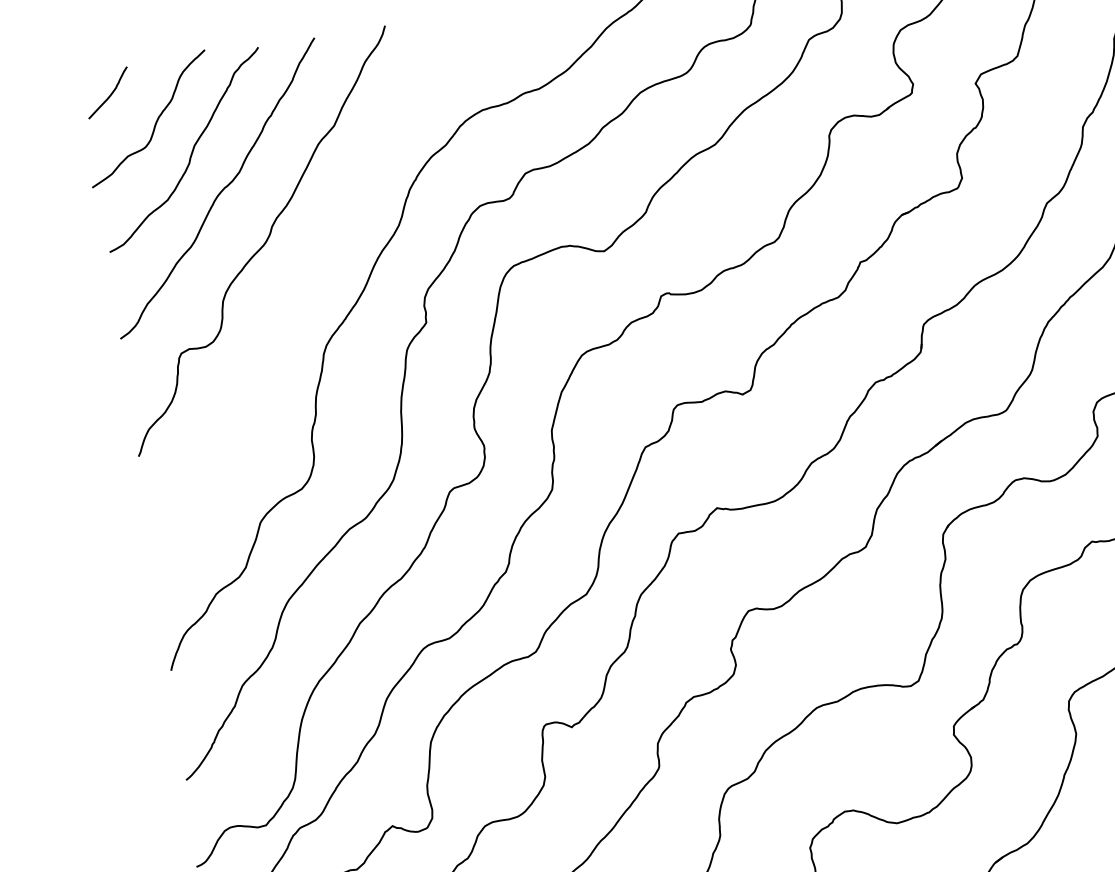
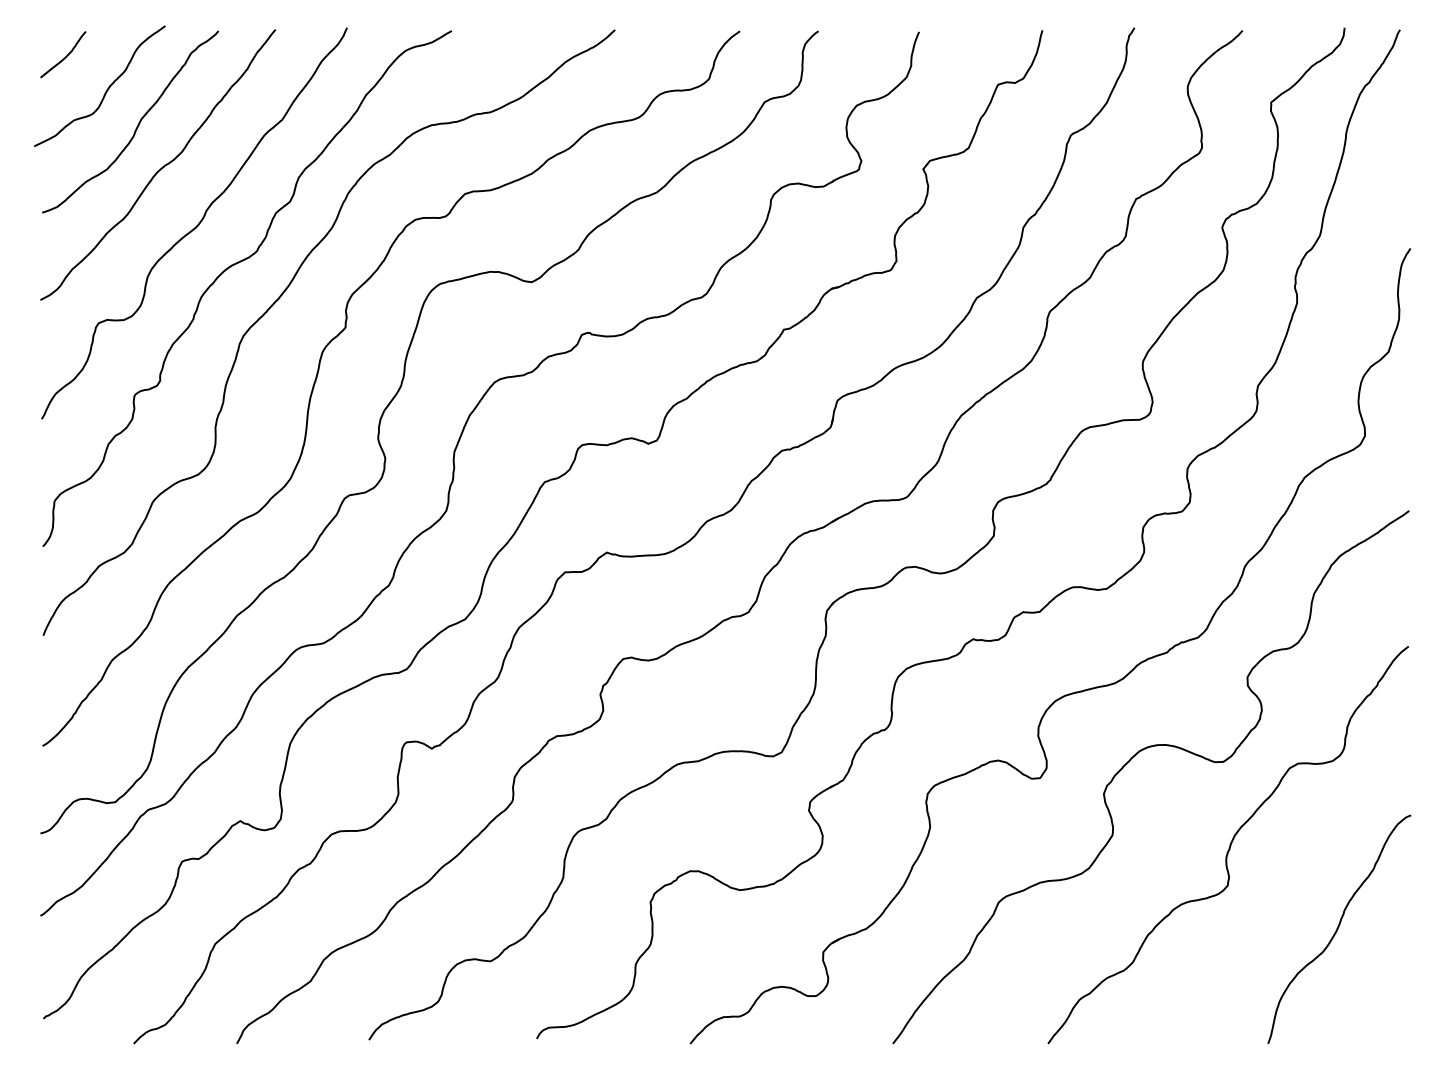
curve: (307, 277) -> (234, 265), added

